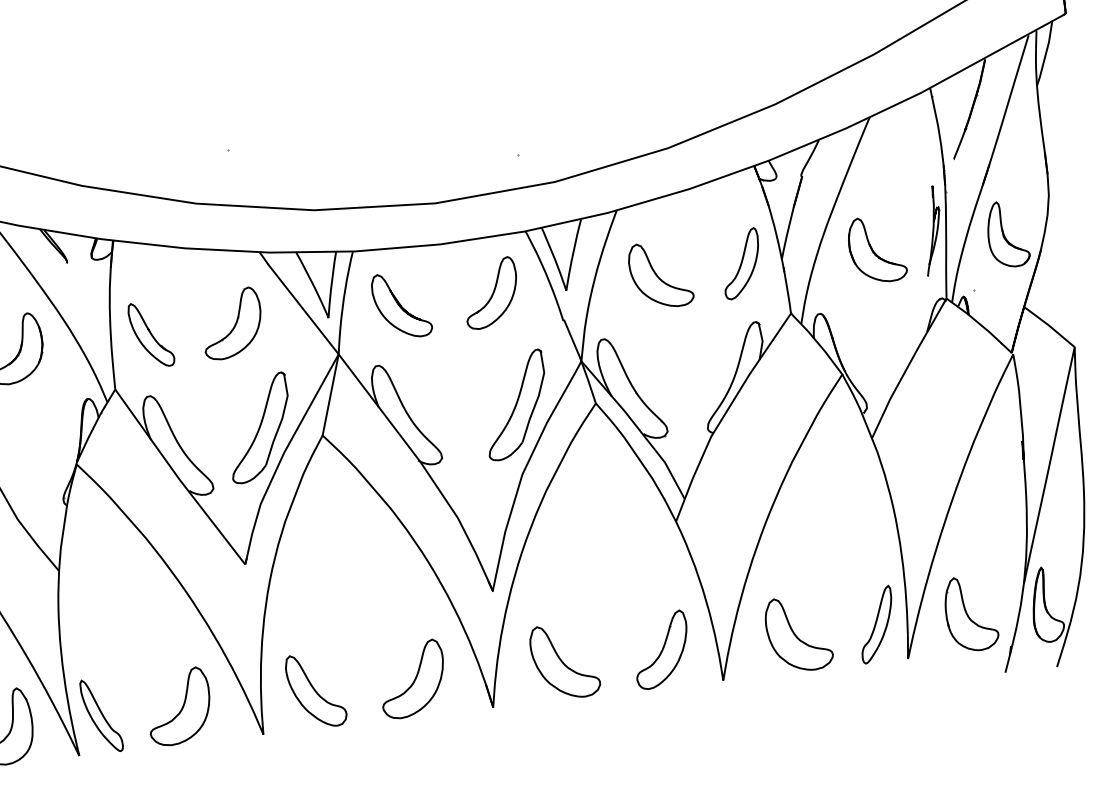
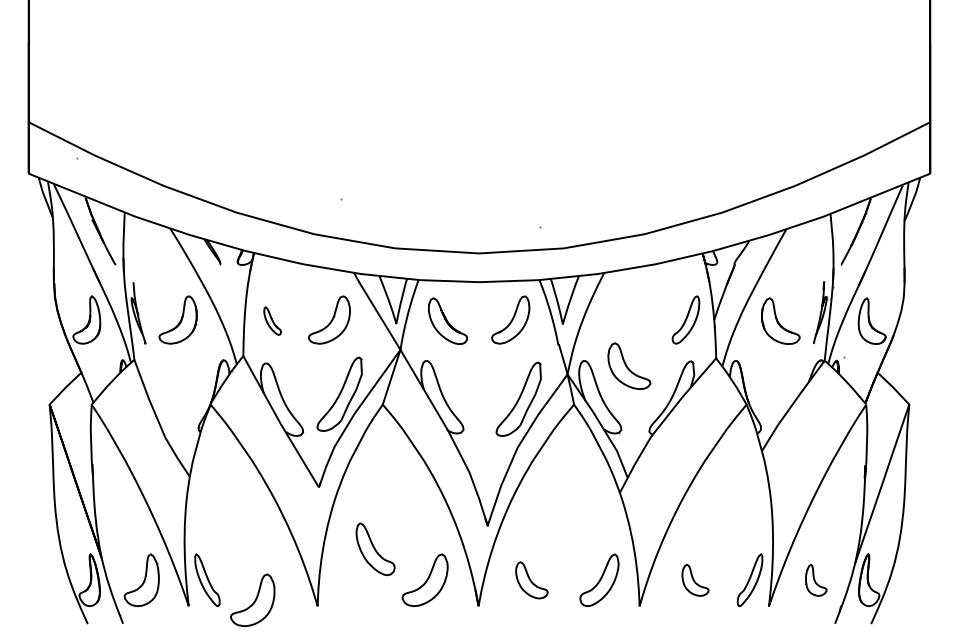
part: (660, 273) -> (629, 365), moved
part: (150, 333) -> (272, 320), size x0.6
part: (971, 613) -> (816, 580), size x0.6
part: (798, 634) -> (695, 580), size x0.6
part: (564, 661) -> (531, 580), size x0.7
part: (316, 690) -> (375, 549), moved
part: (178, 707) -> (252, 600), moved

